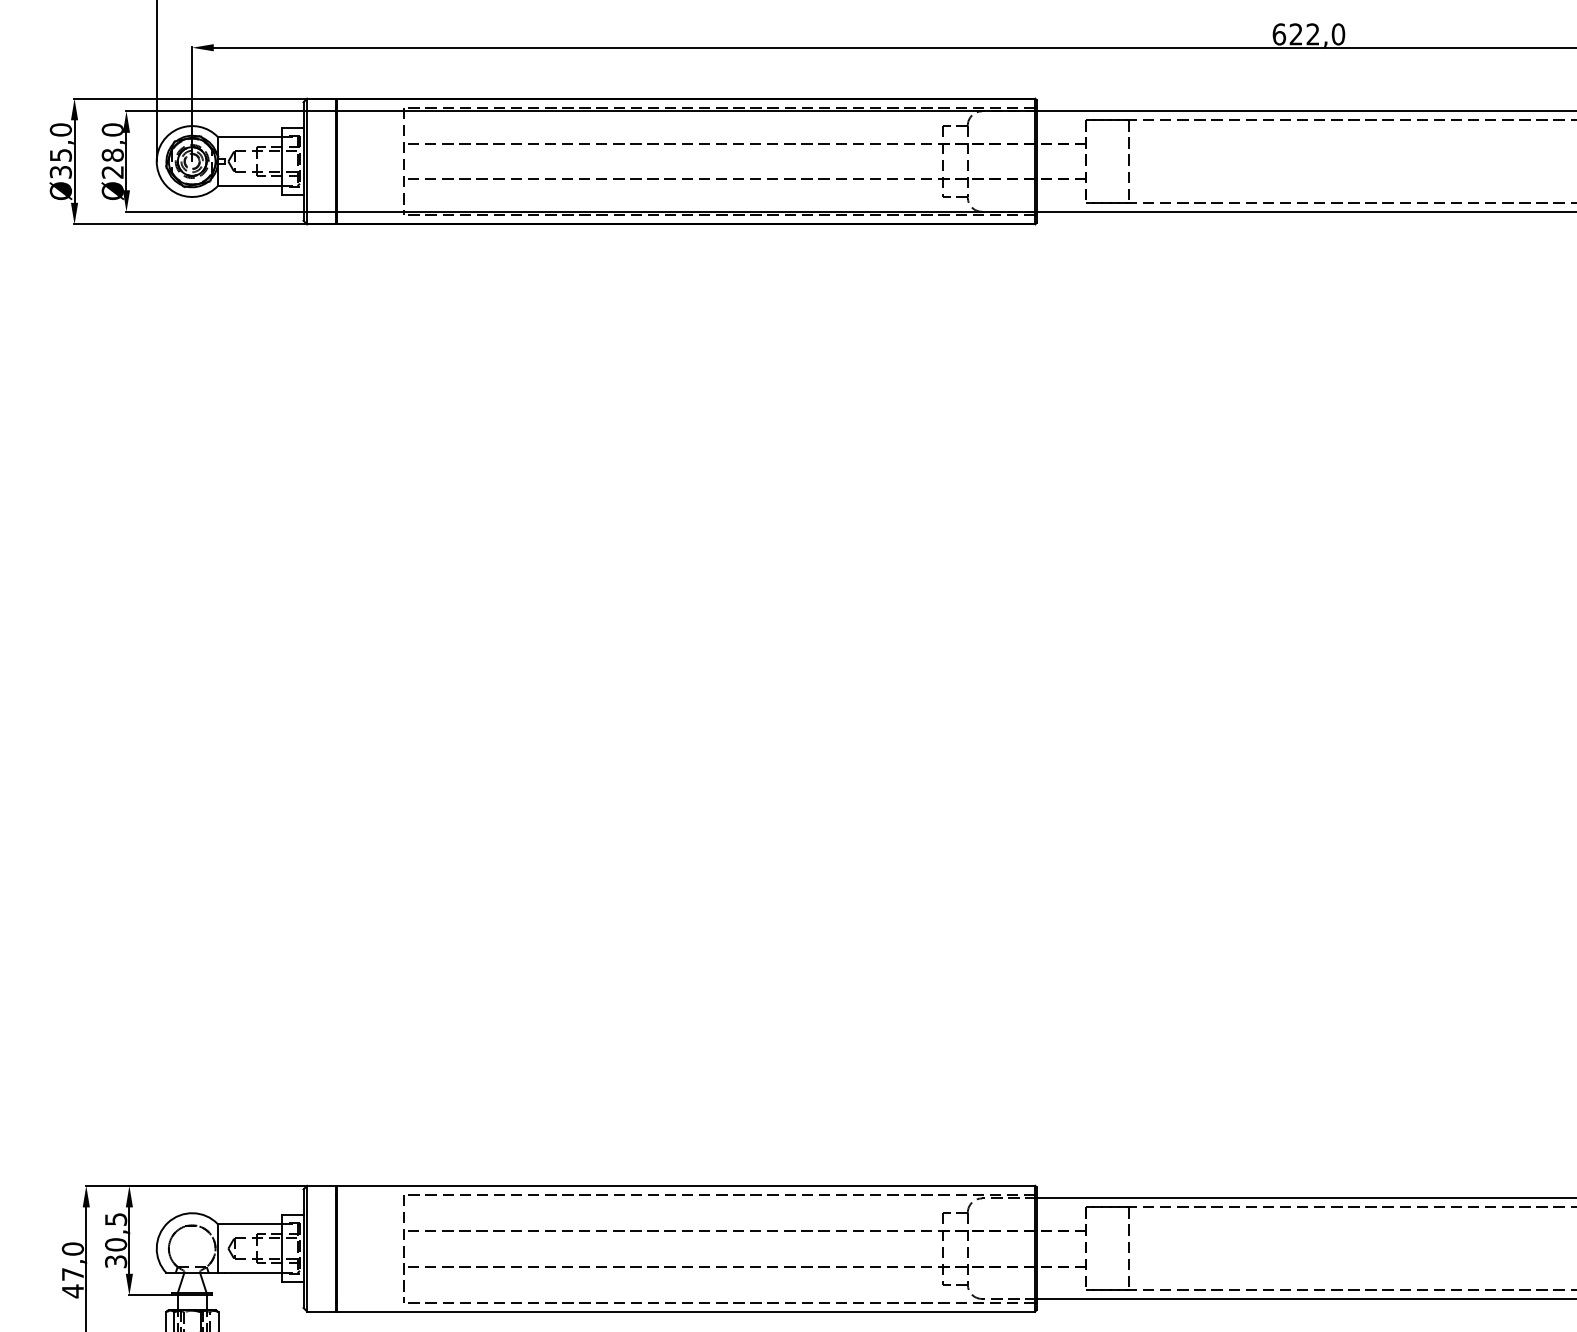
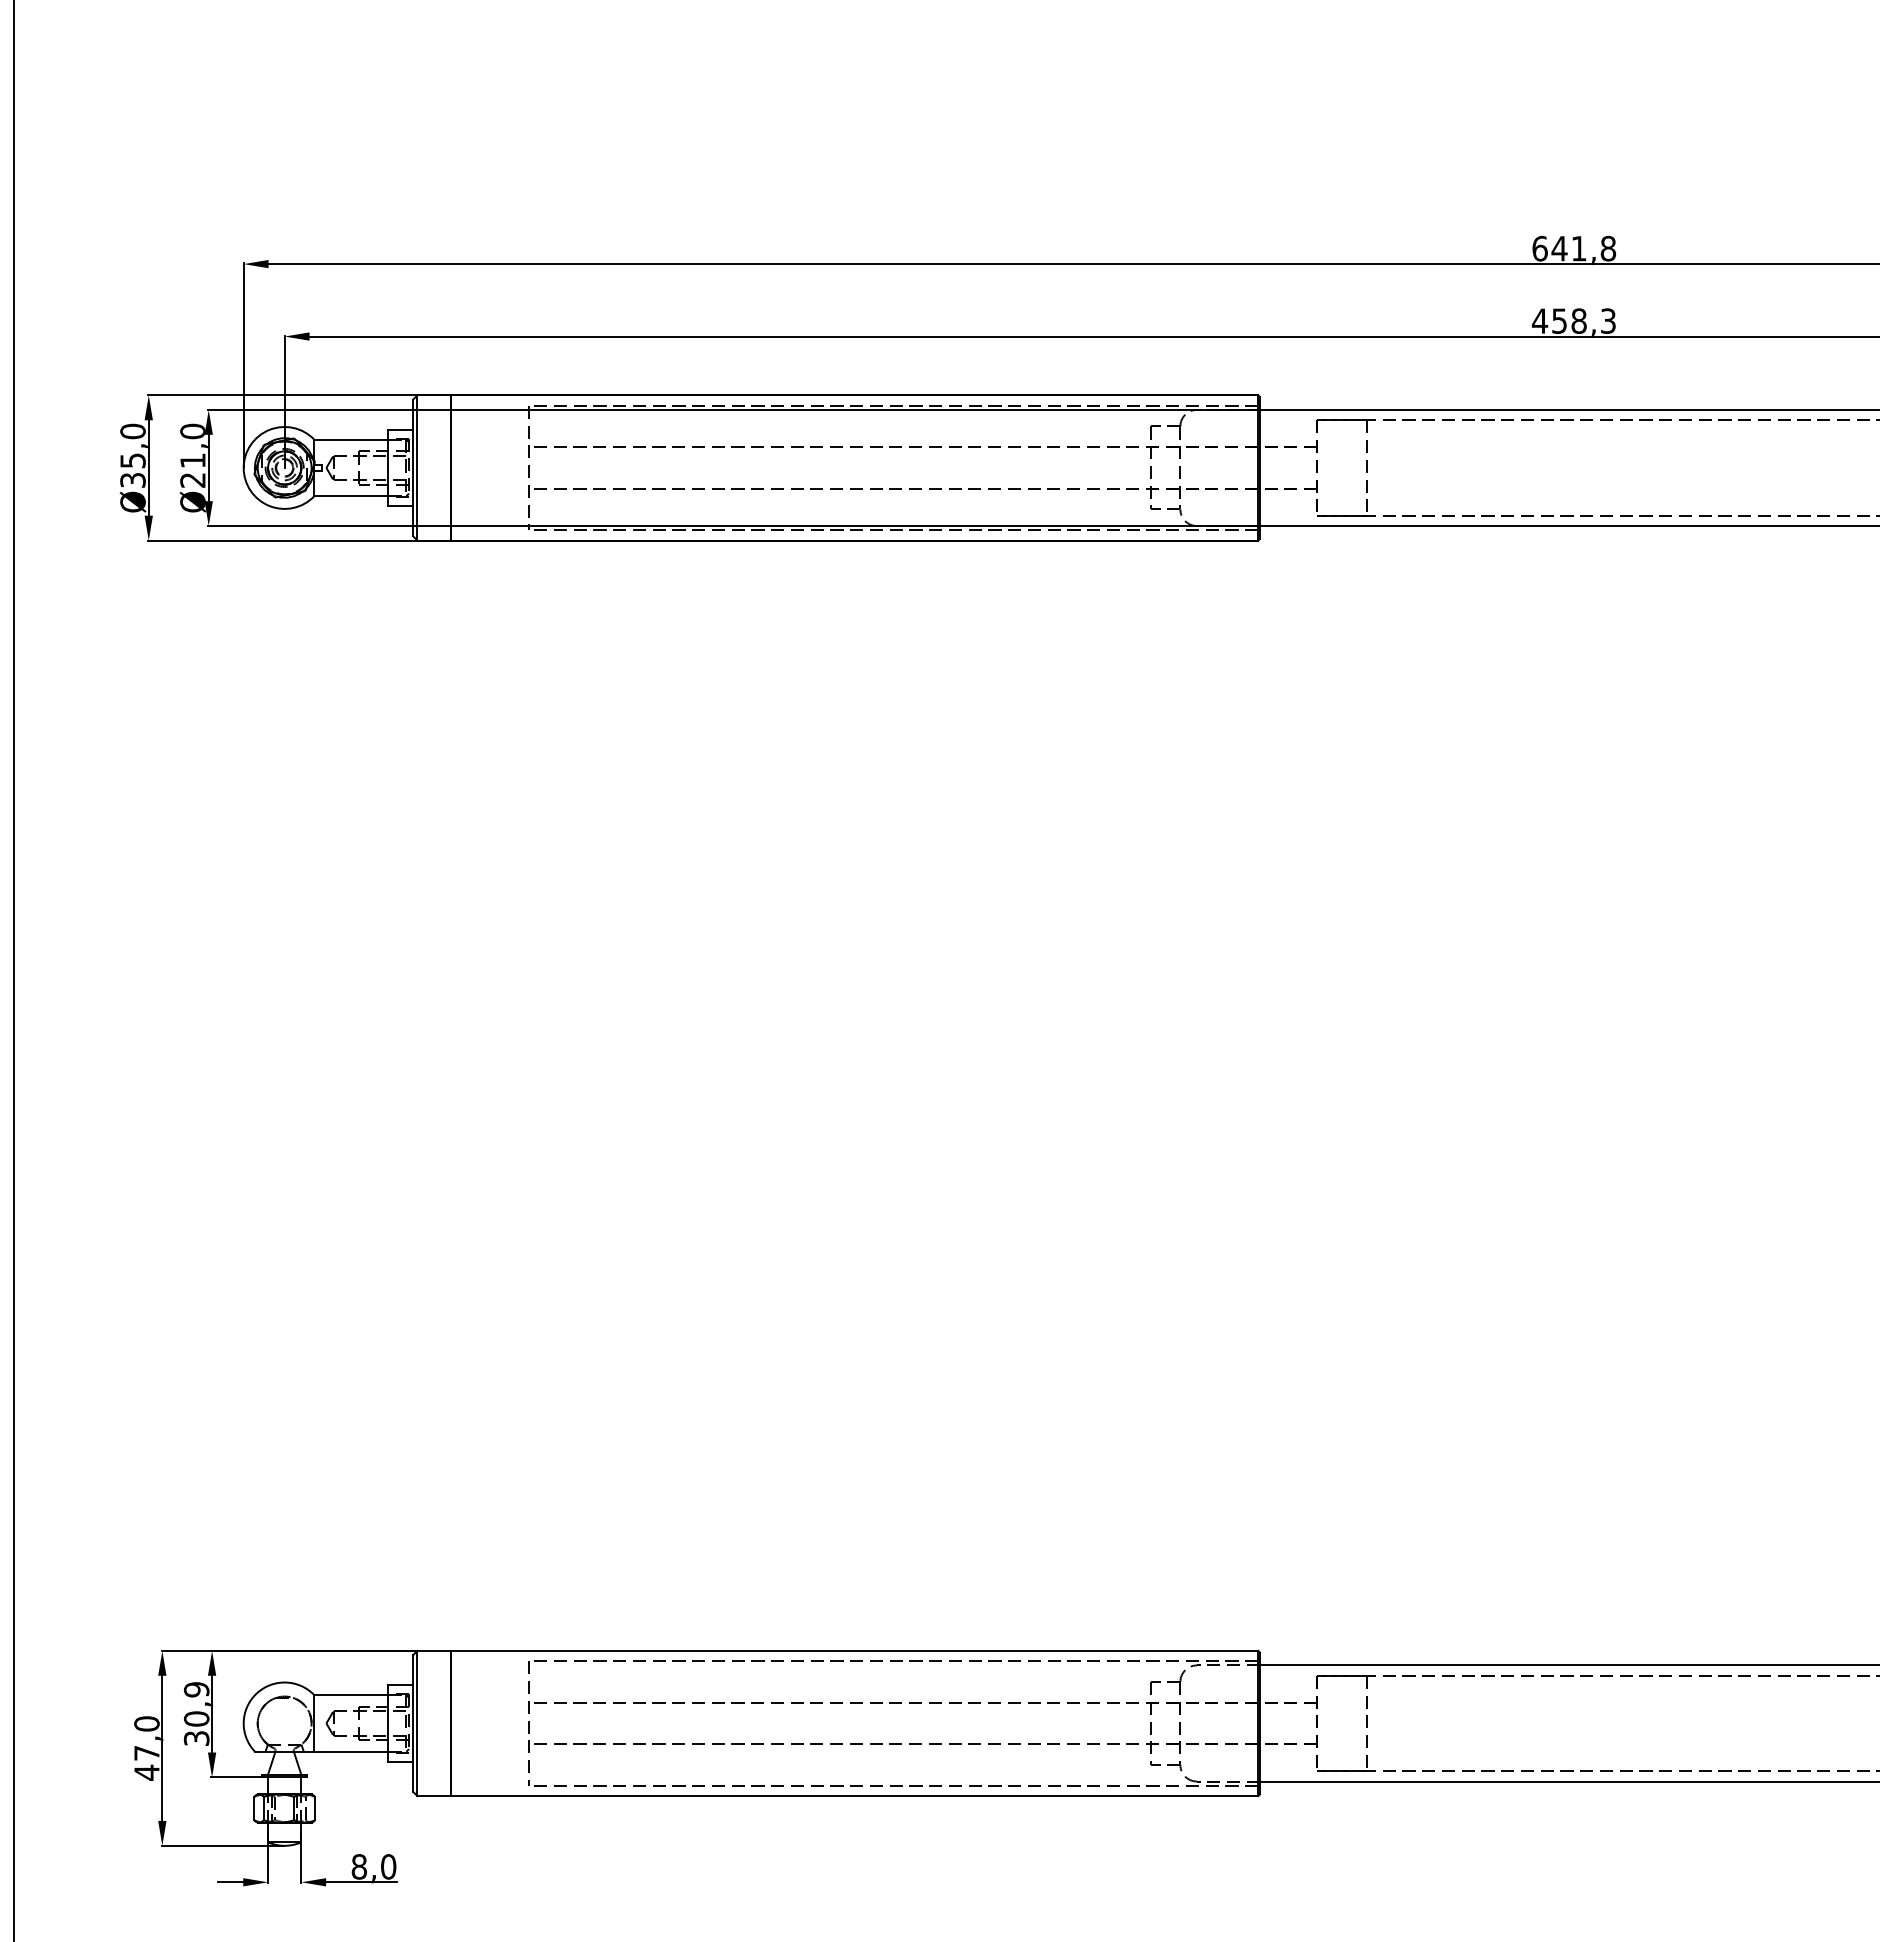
text: (1308, 33) -> (1573, 320), 622,0 -> 458,3
text: (112, 155) -> (192, 460), Ø28,0 -> Ø21,0
text: (115, 1219) -> (196, 1689), 30,5 -> 30,9

